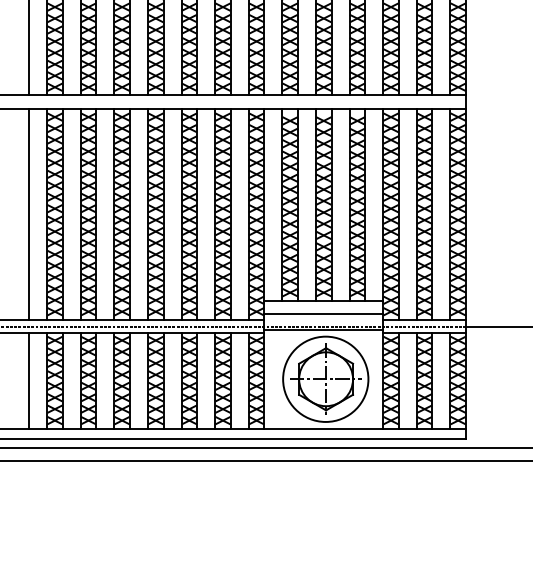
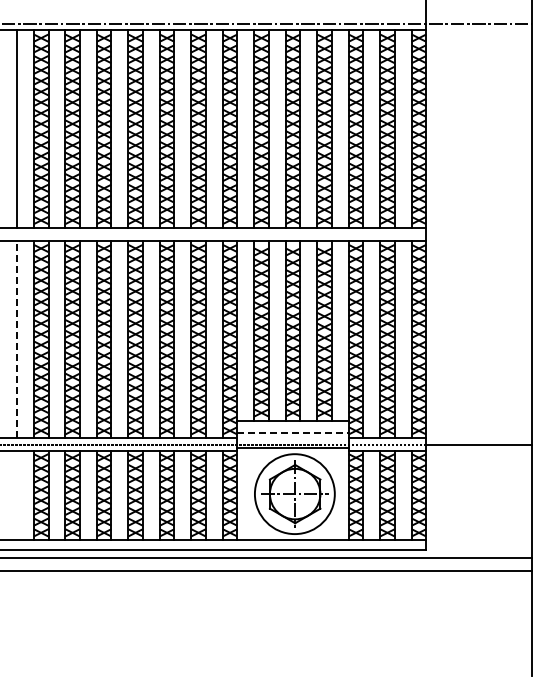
line: (29, 214) -> (17, 339), solid -> dashed
line: (324, 314) -> (293, 433), solid -> dashed
line: (29, 380) -> (17, 495), removed

